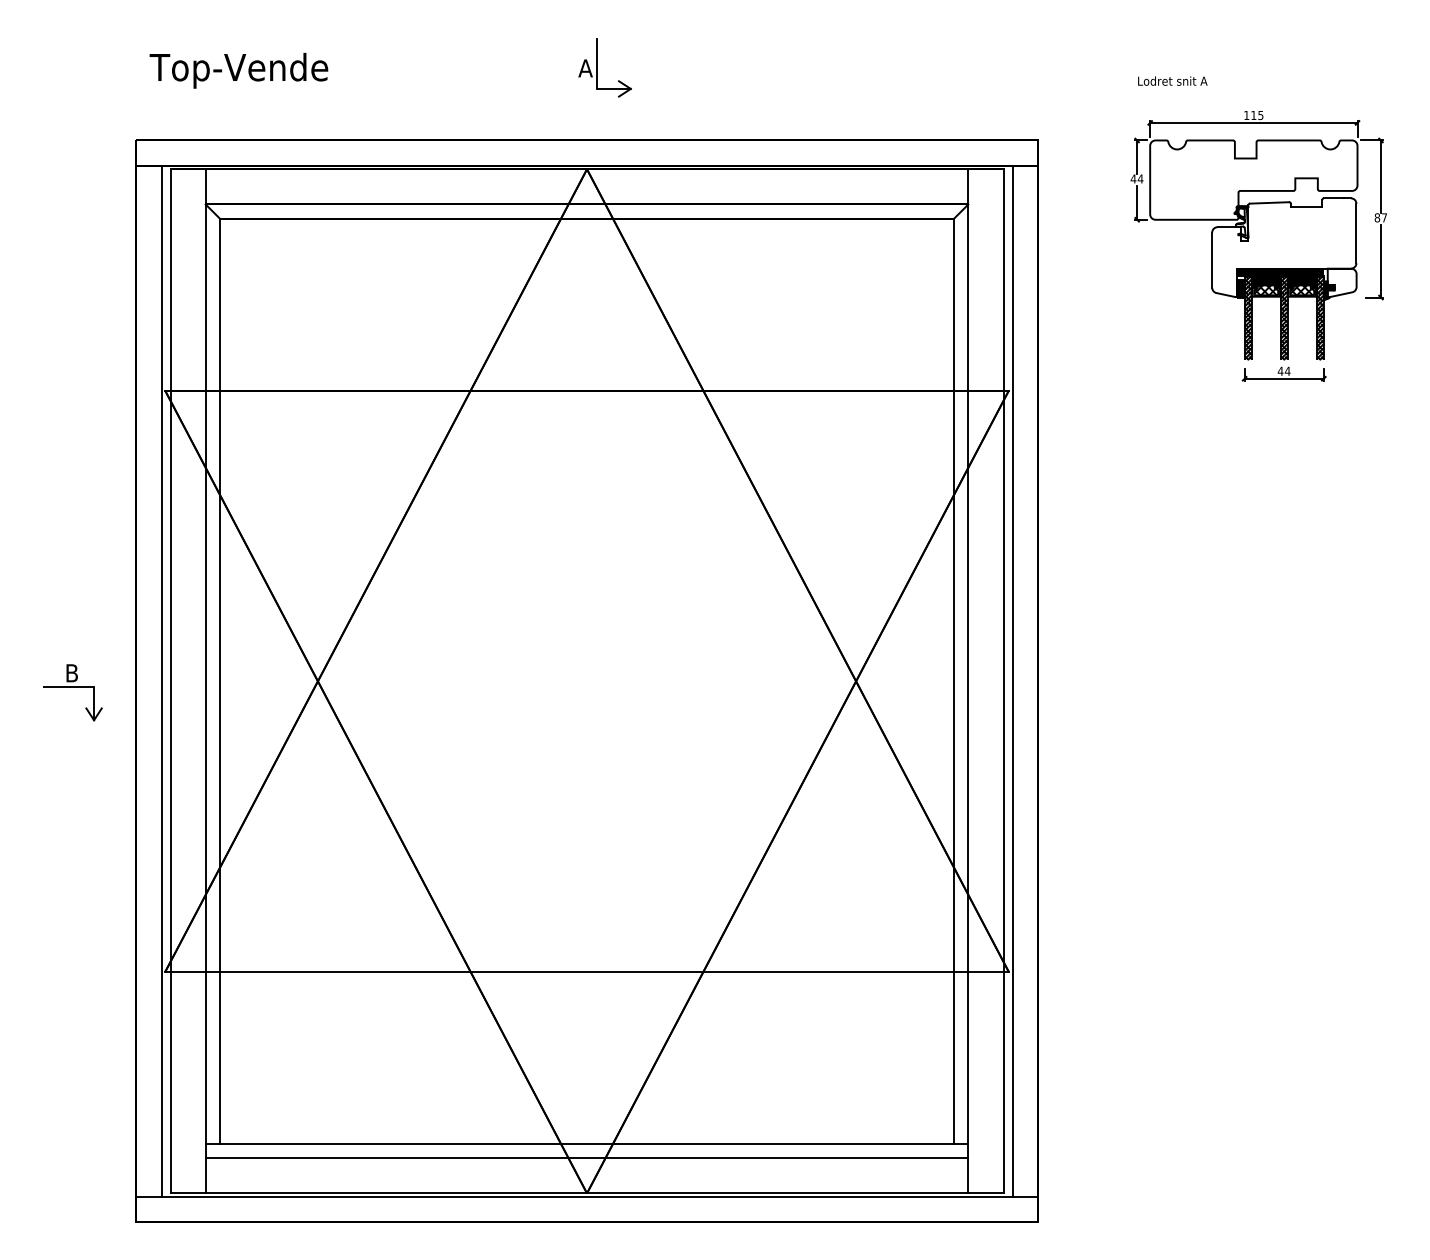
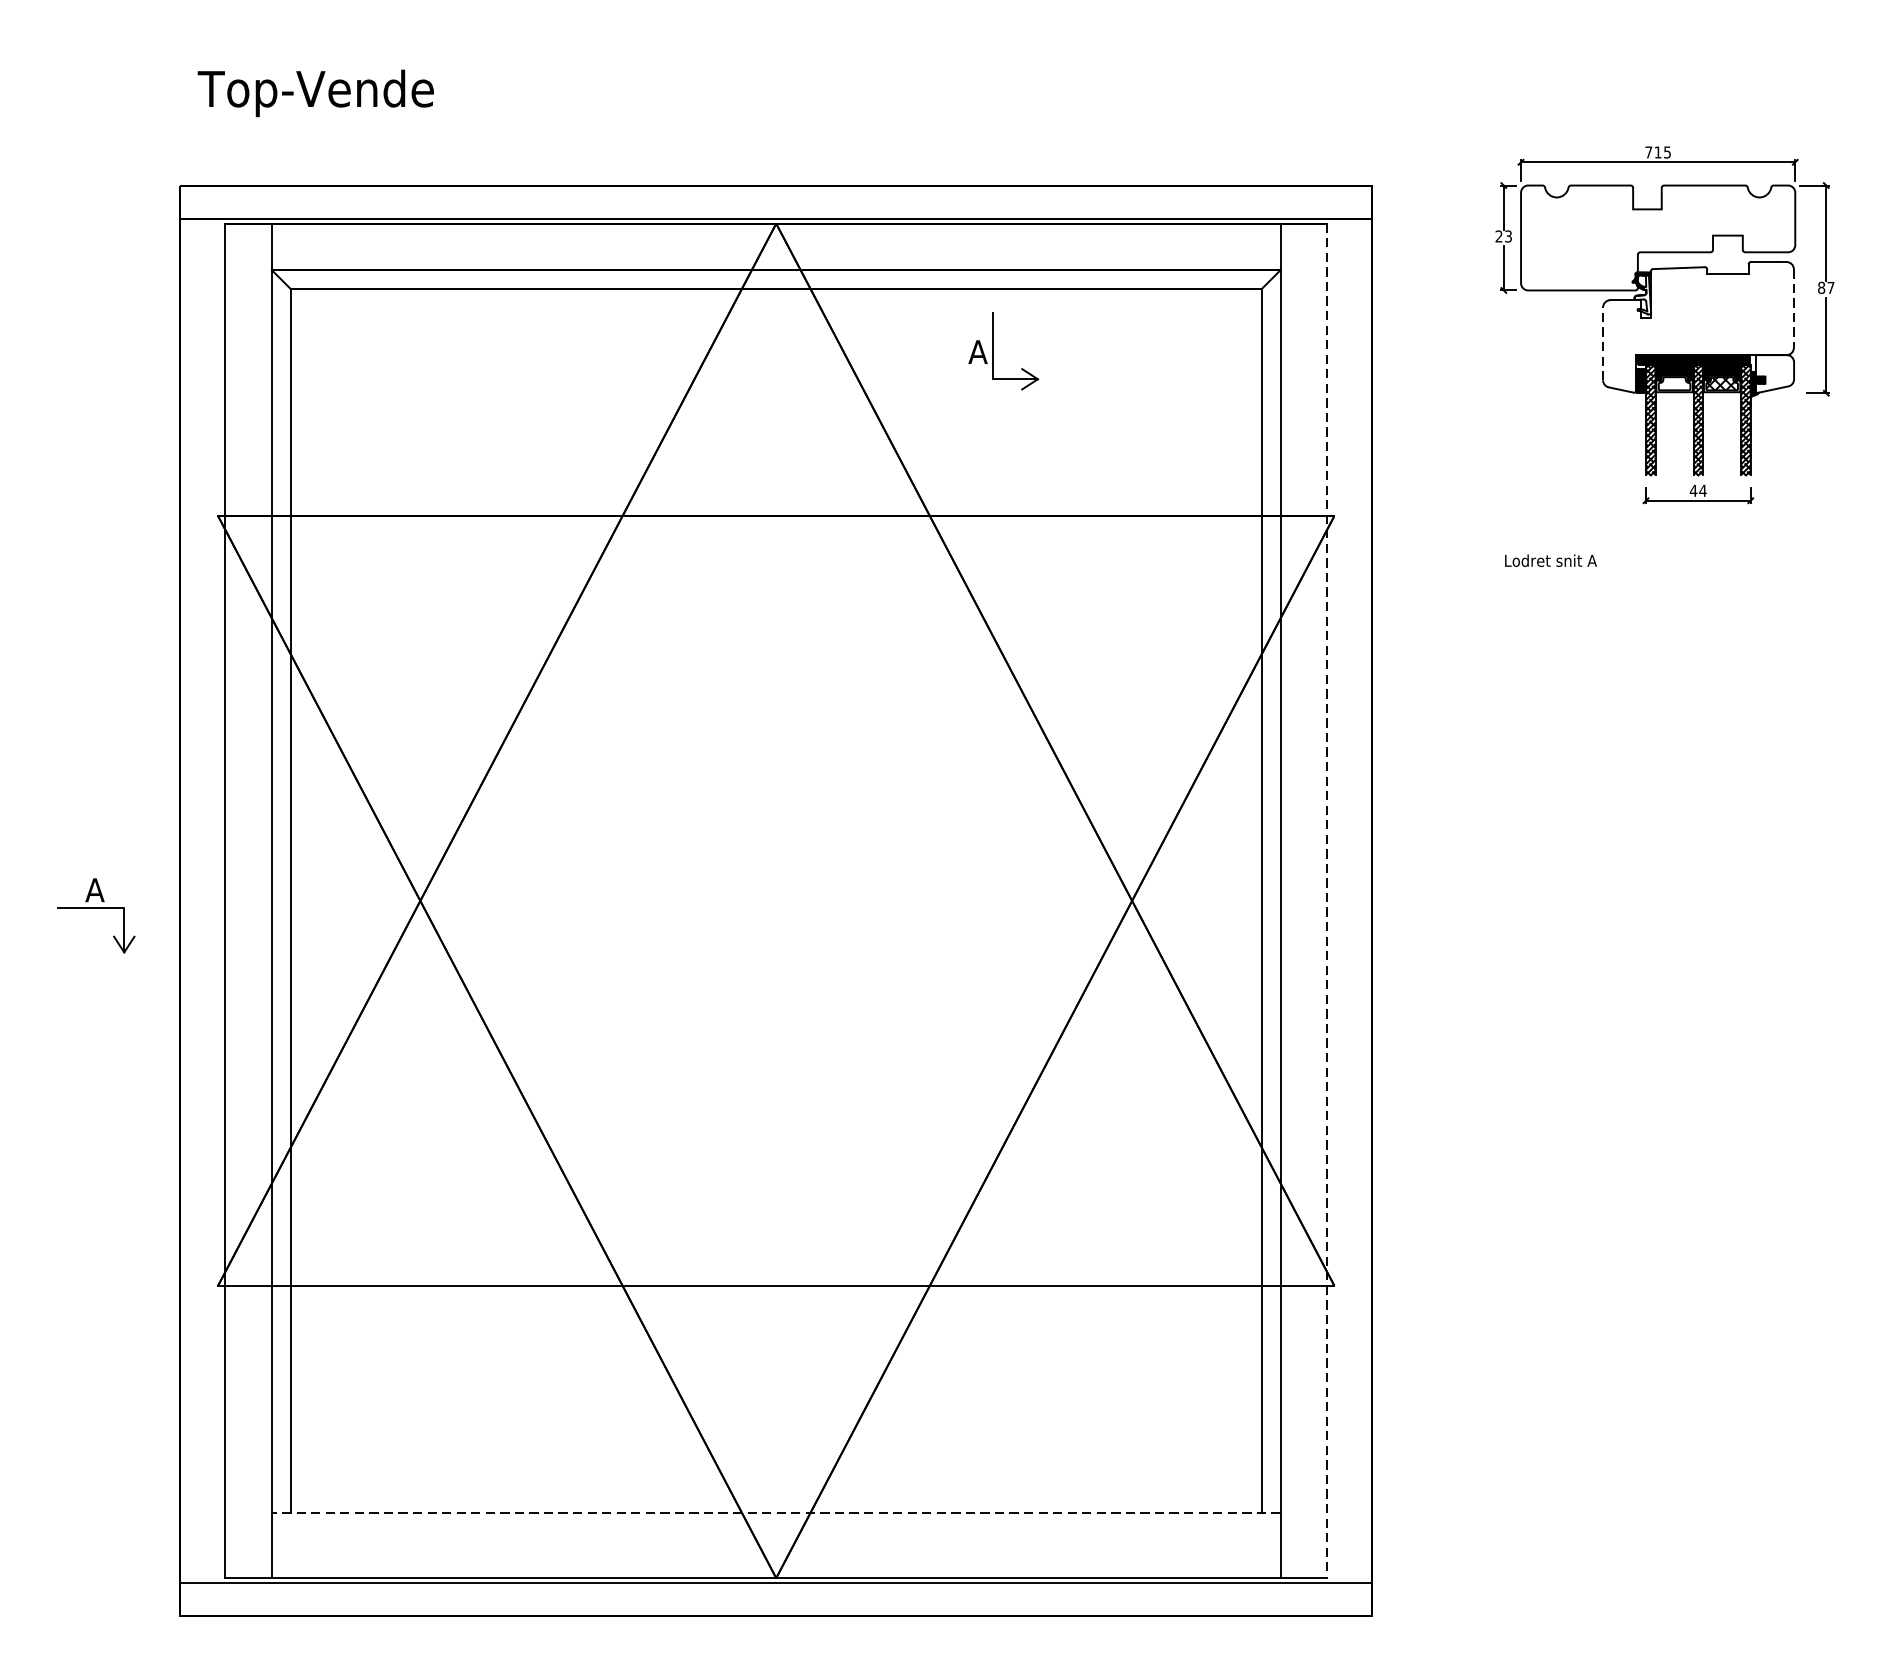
part: (597, 67) -> (993, 350), moved
text: (1172, 80) -> (1550, 559), moved
text: (1246, 115) -> (1648, 152), 115 -> 715
text: (1136, 178) -> (1502, 235), 44 -> 23
line: (1356, 233) -> (1793, 308), solid -> dashed
line: (1212, 260) -> (1603, 344), solid -> dashed
hatch: (1266, 290) -> (1674, 383), removed
text: (71, 673) -> (94, 890), B -> A
line: (161, 681) -> (213, 901), removed
line: (1003, 681) -> (1327, 901), solid -> dashed
line: (1012, 681) -> (1338, 901), removed
line: (586, 1143) -> (775, 1512), solid -> dashed
line: (586, 1158) -> (775, 1531), removed

